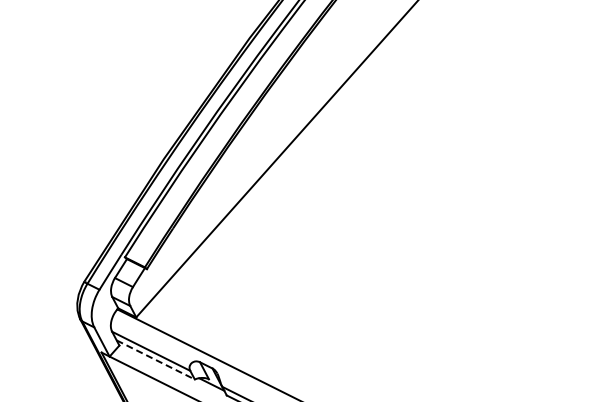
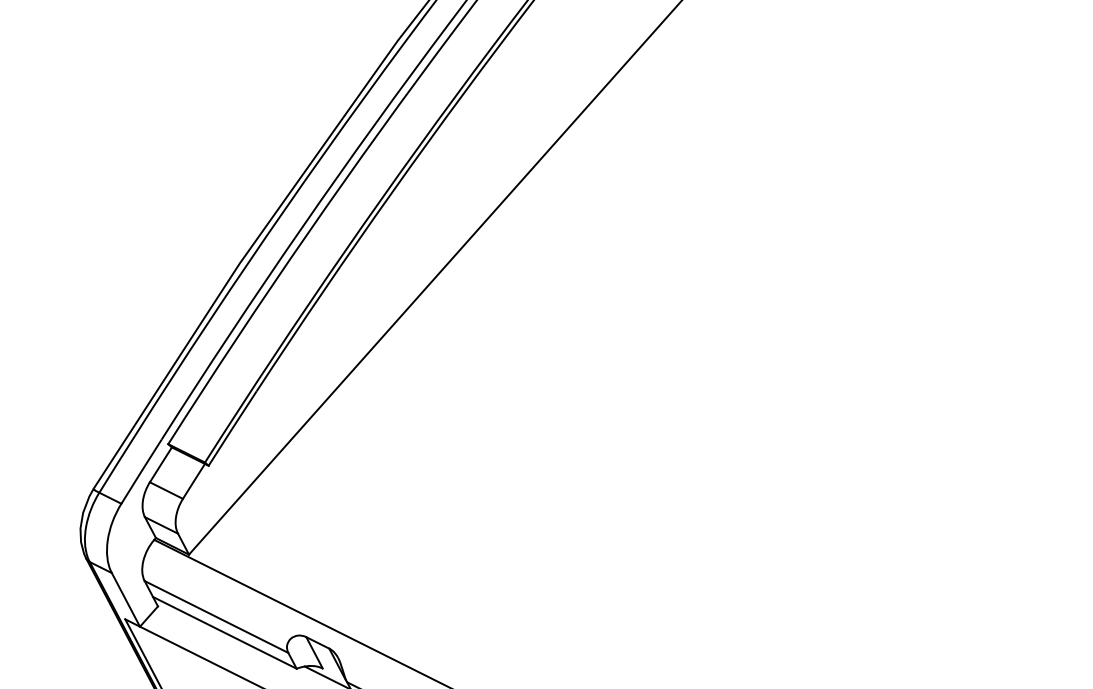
line: (155, 359) -> (224, 632), dashed -> solid

